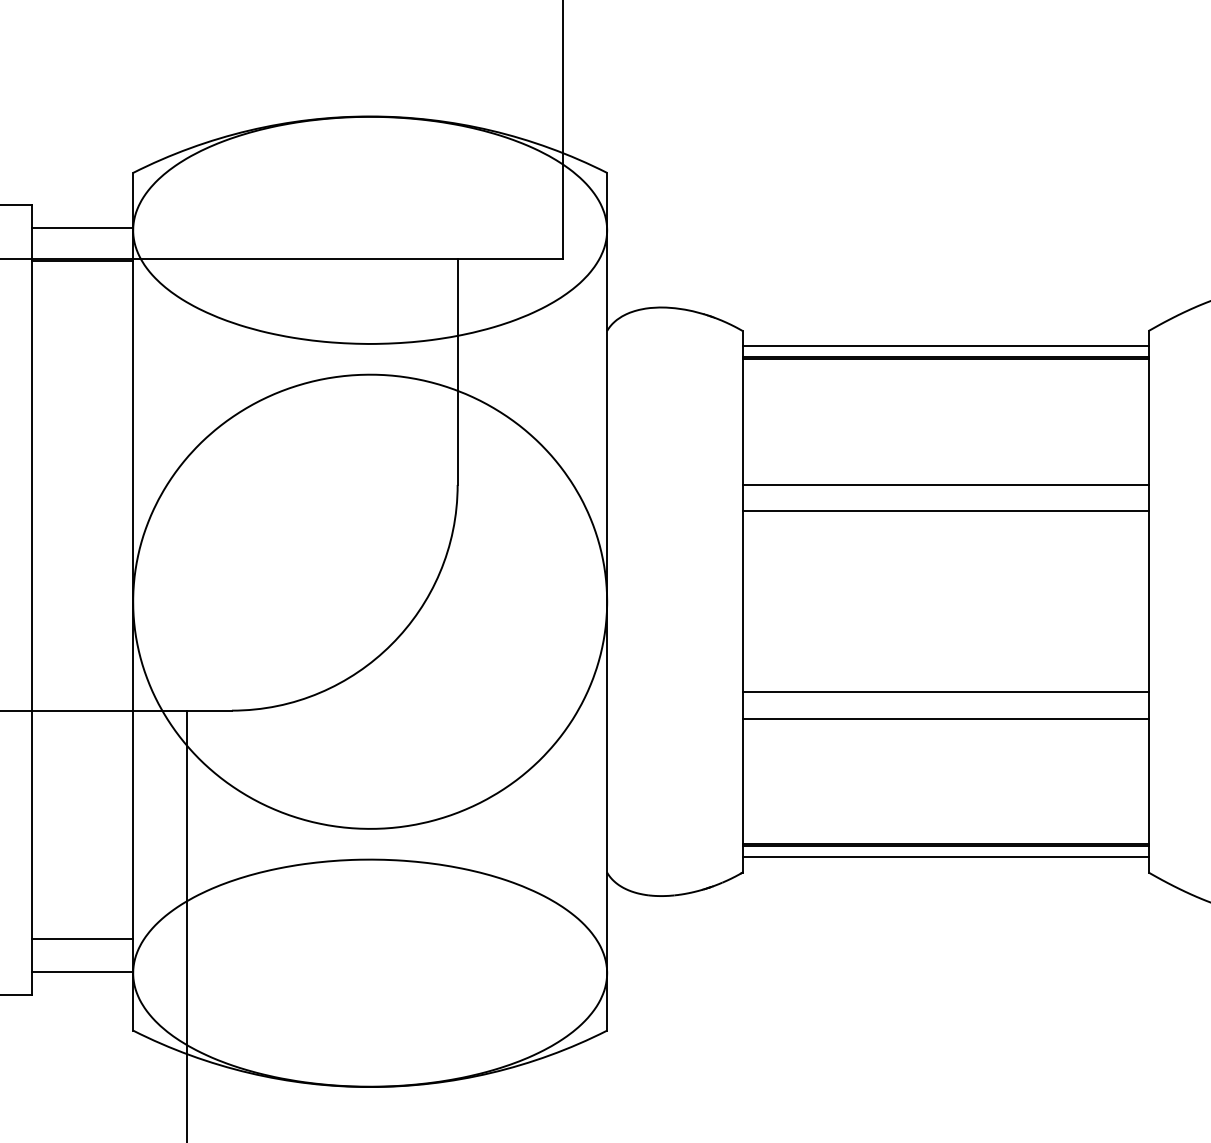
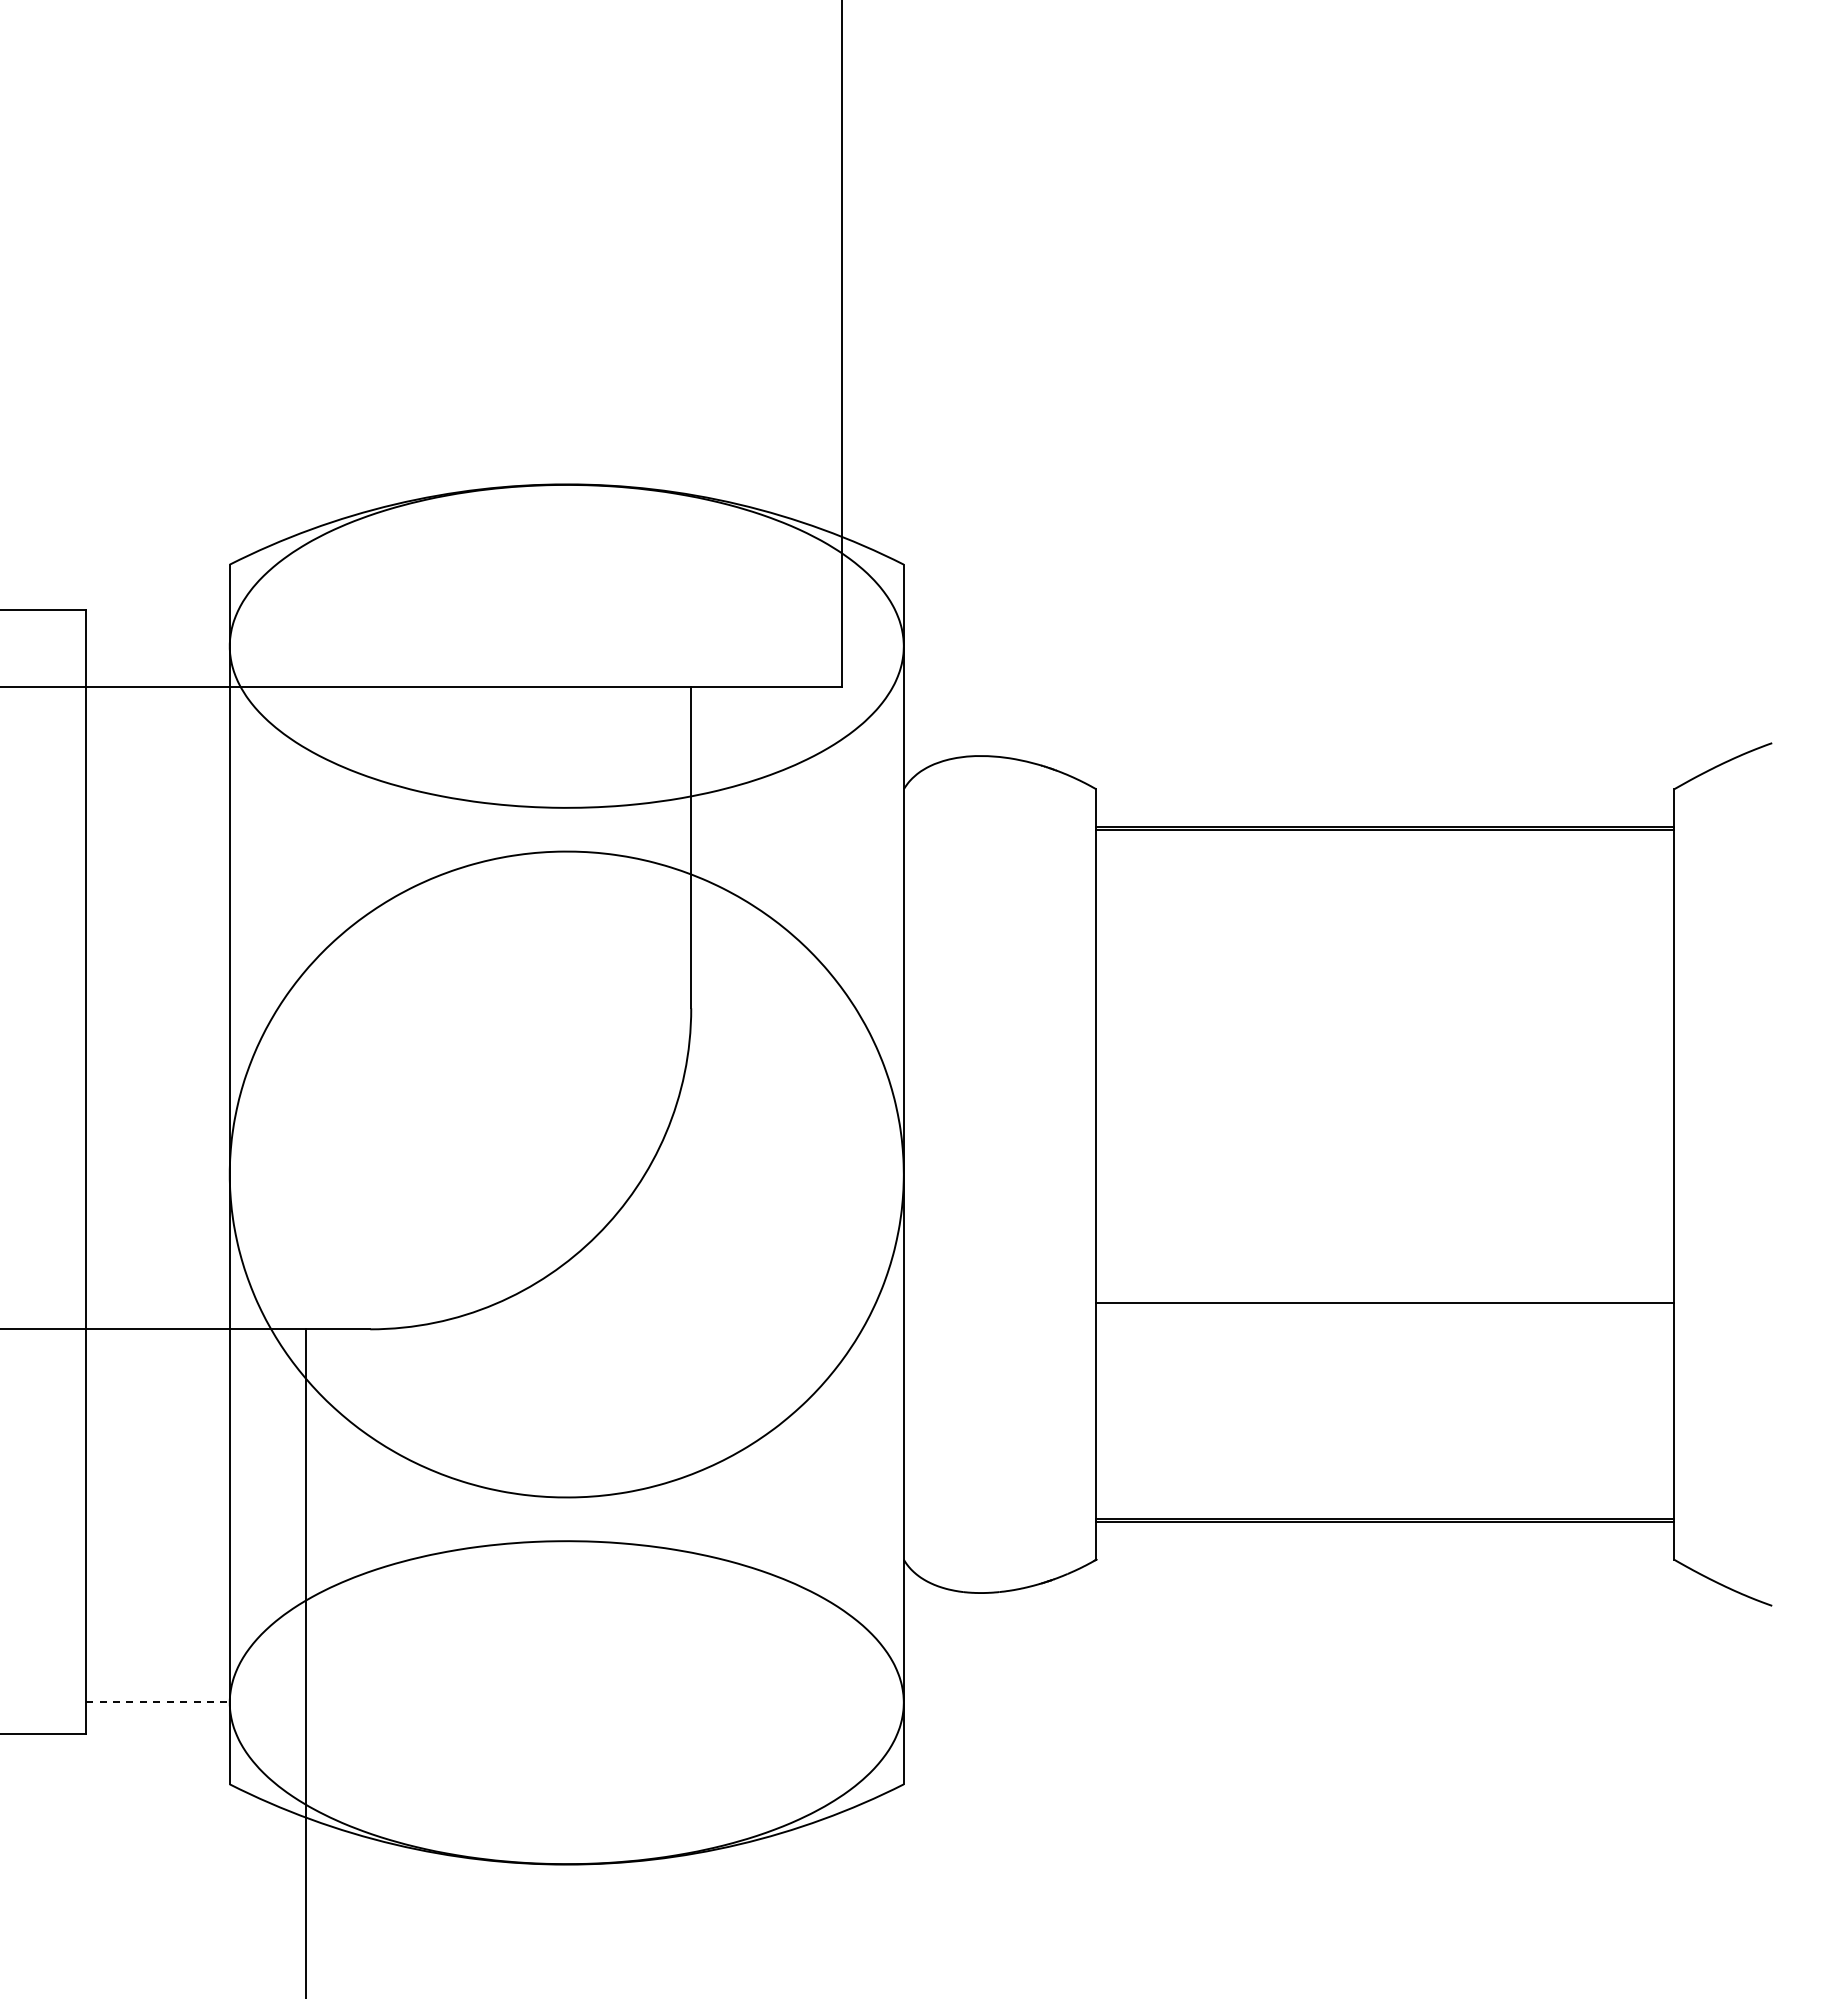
line: (82, 227) -> (157, 642), removed
line: (82, 261) -> (157, 690), removed
line: (945, 346) -> (1385, 811), removed
line: (945, 485) -> (1385, 1008), removed
line: (945, 511) -> (1385, 1046), removed
line: (945, 718) -> (1385, 1340), removed
line: (945, 857) -> (1385, 1537), removed
line: (82, 938) -> (157, 1653), removed
line: (82, 972) -> (157, 1701), solid -> dashed

